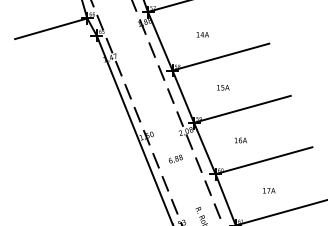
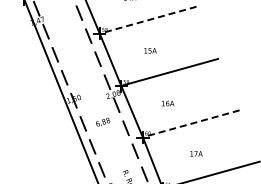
line: (220, 57) -> (147, 20), solid -> dashed
line: (263, 160) -> (190, 123), solid -> dashed

